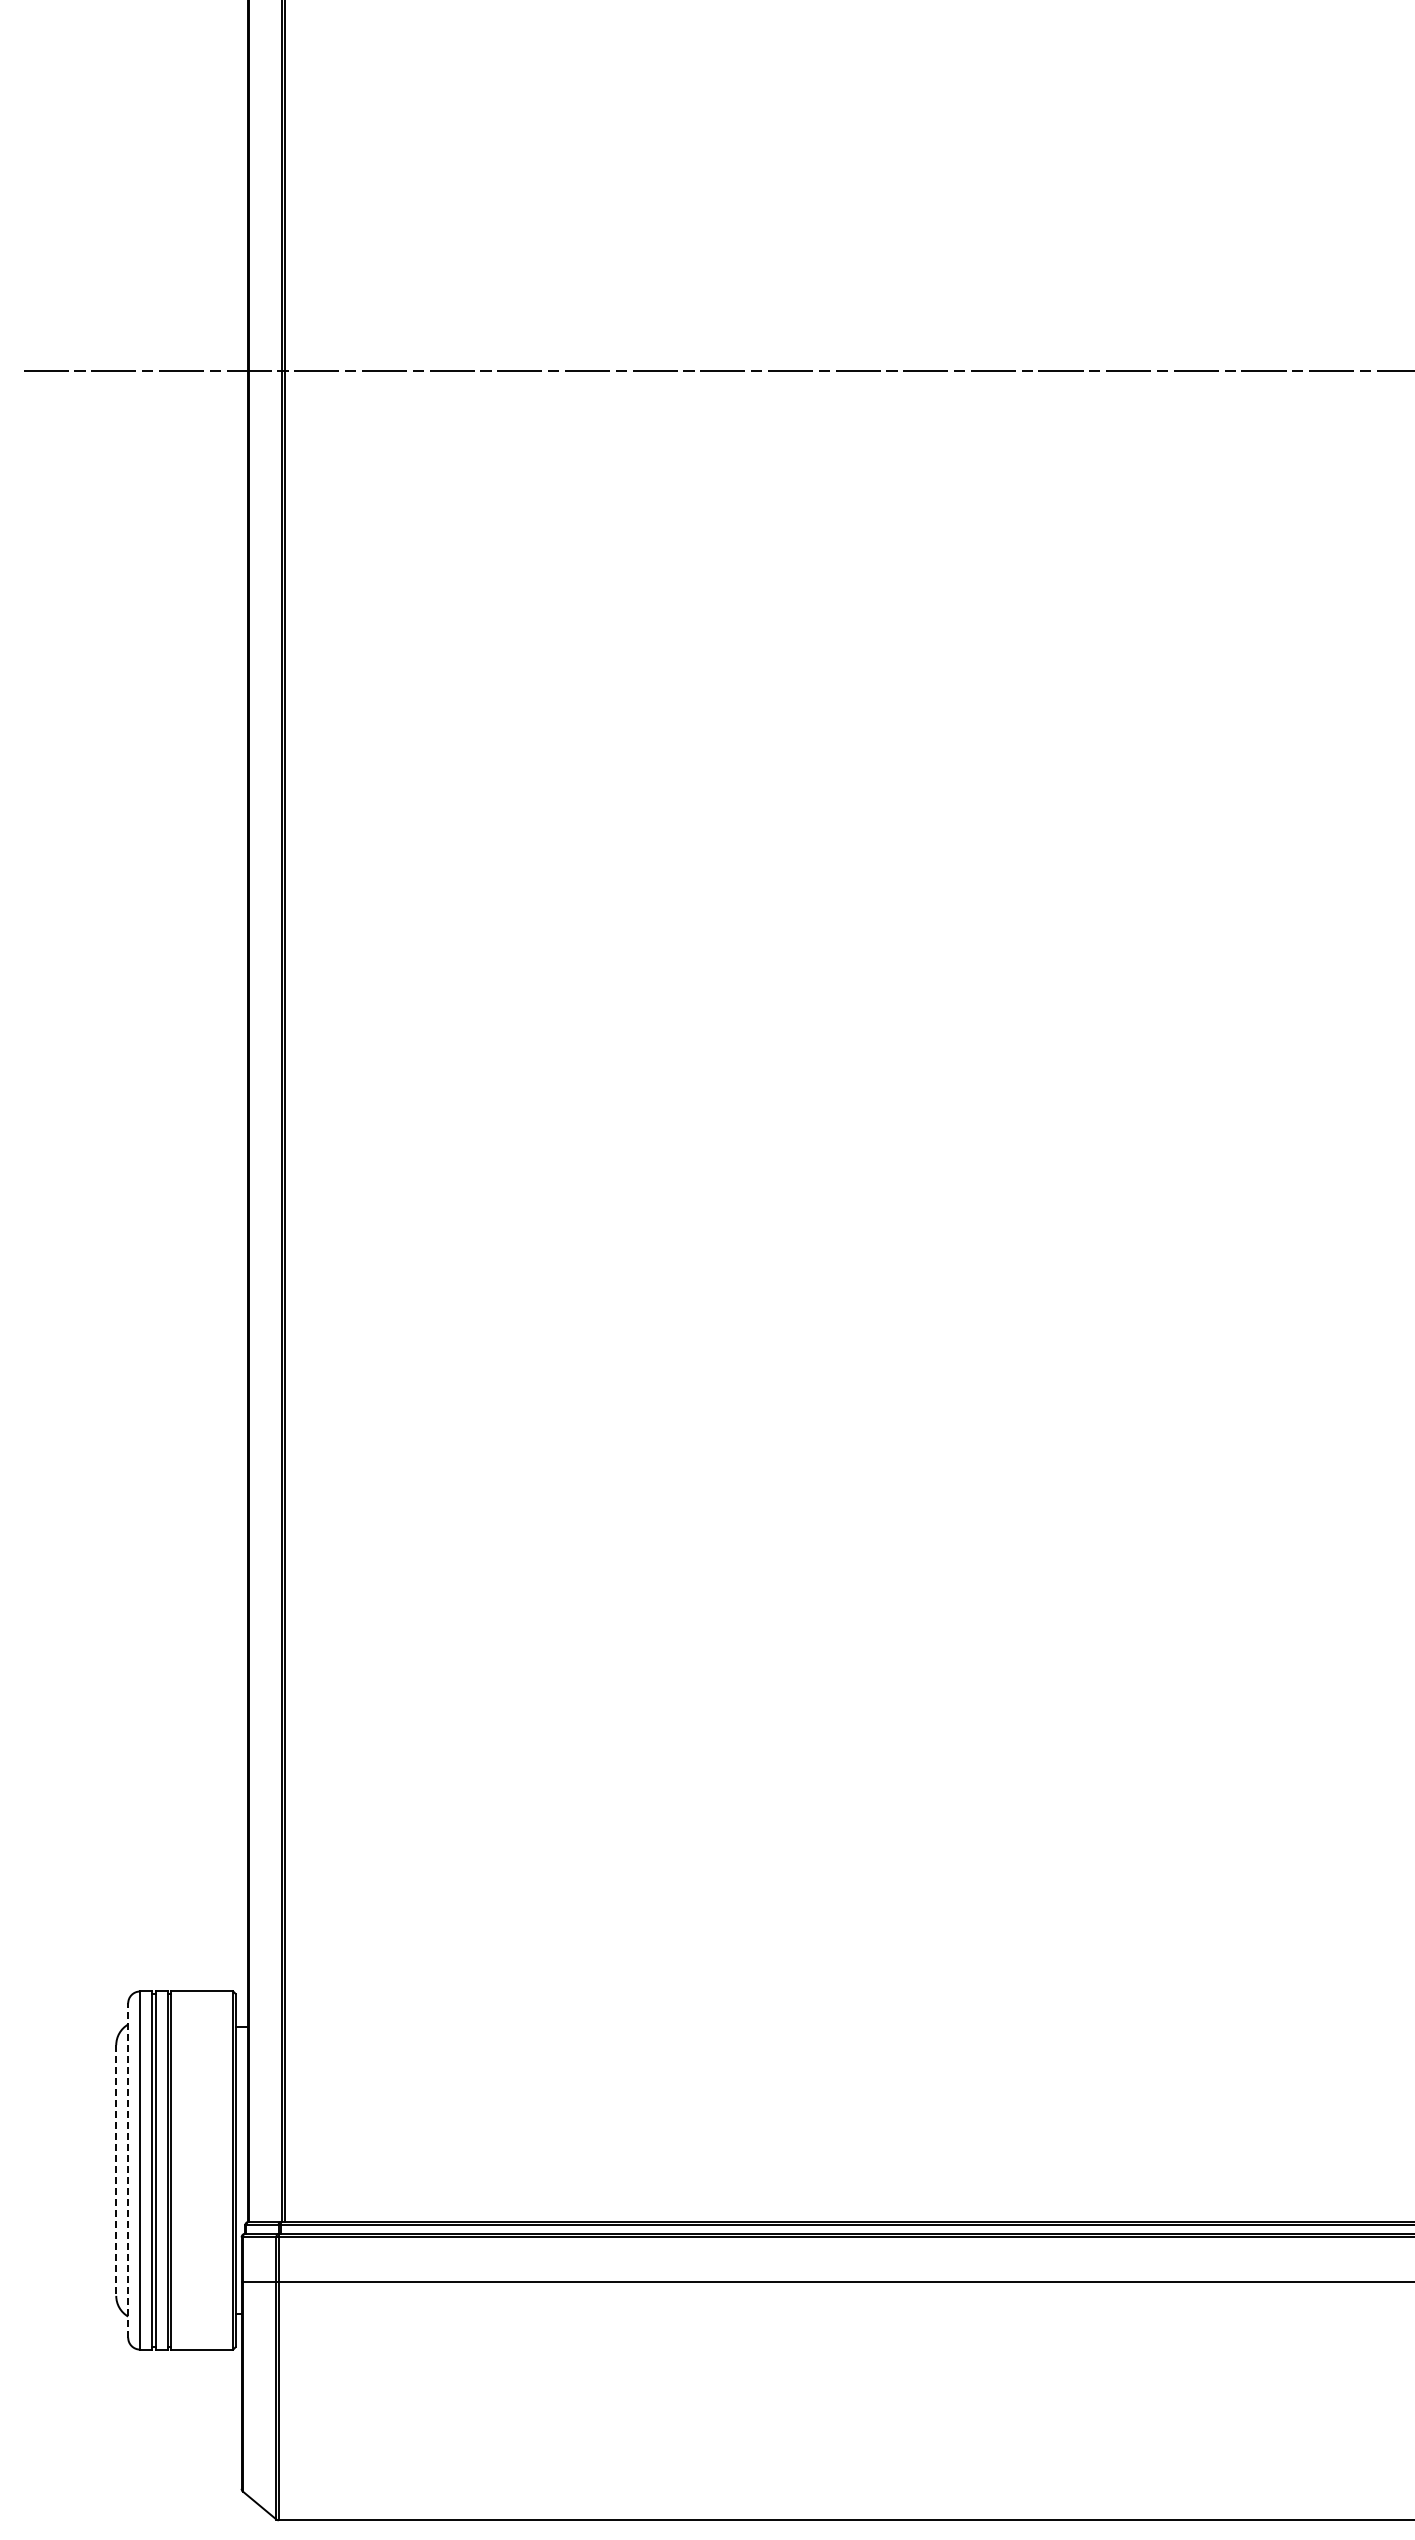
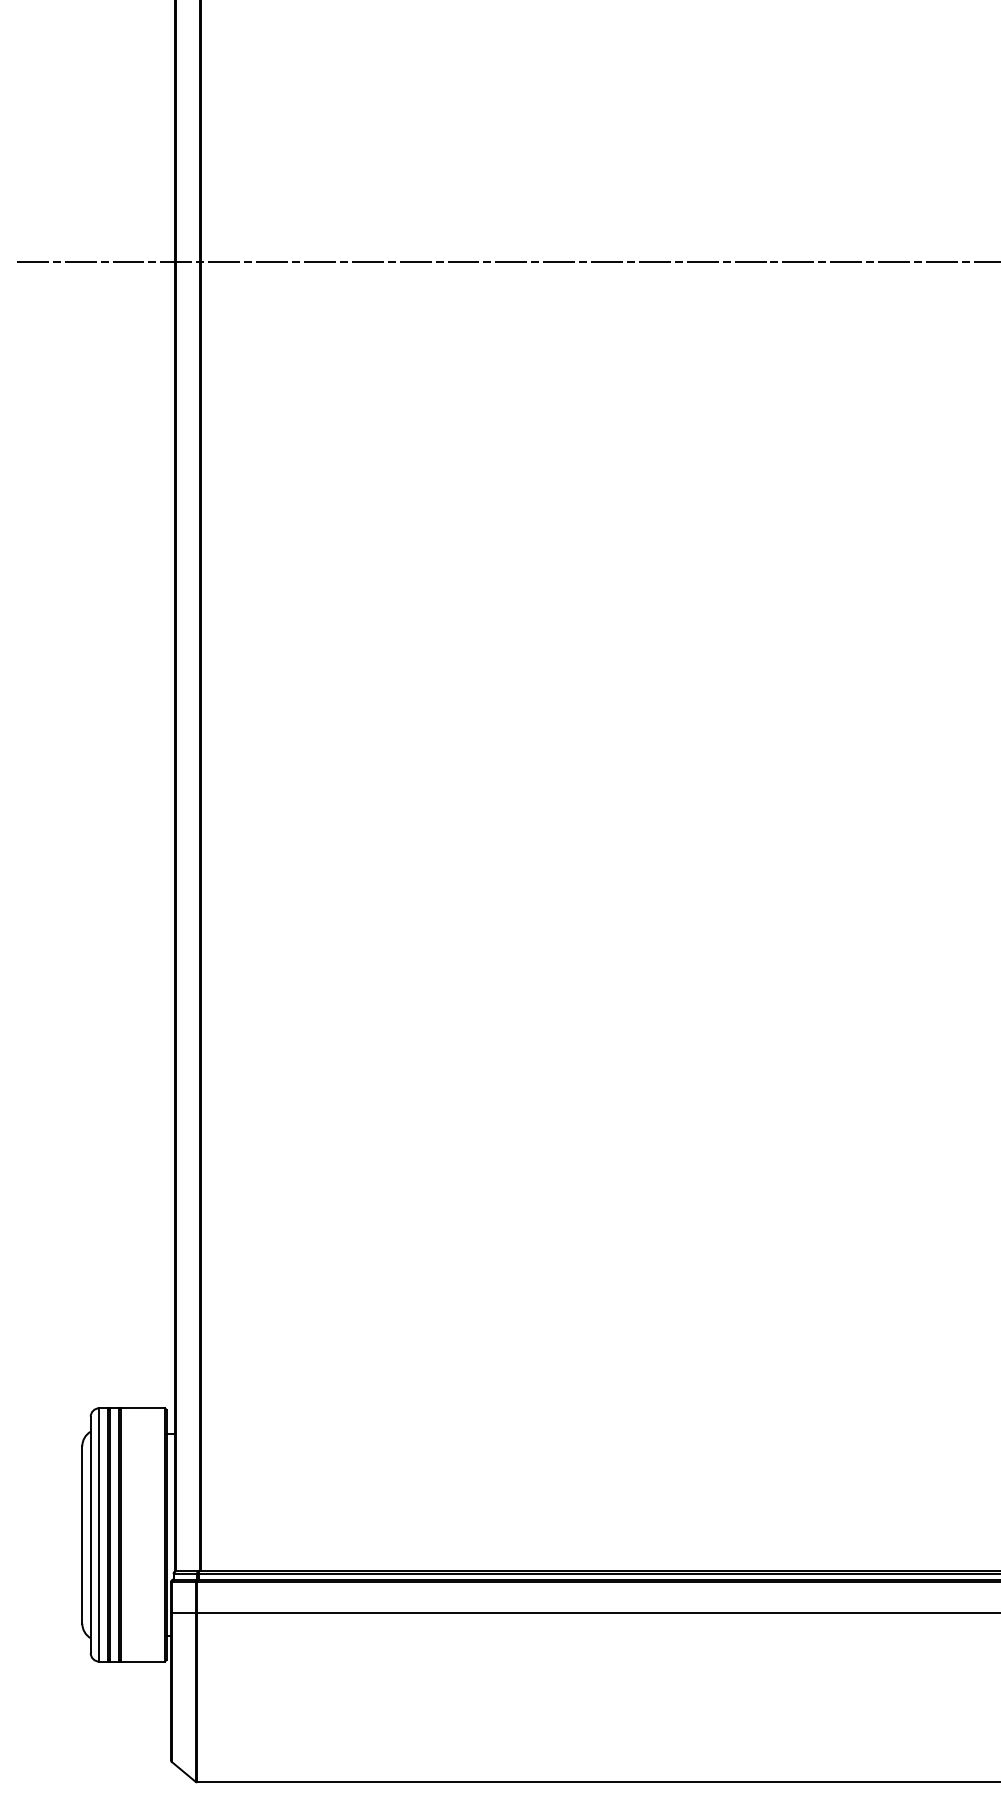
line: (128, 2170) -> (90, 1534), dashed -> solid
line: (116, 2171) -> (82, 1535), dashed -> solid

